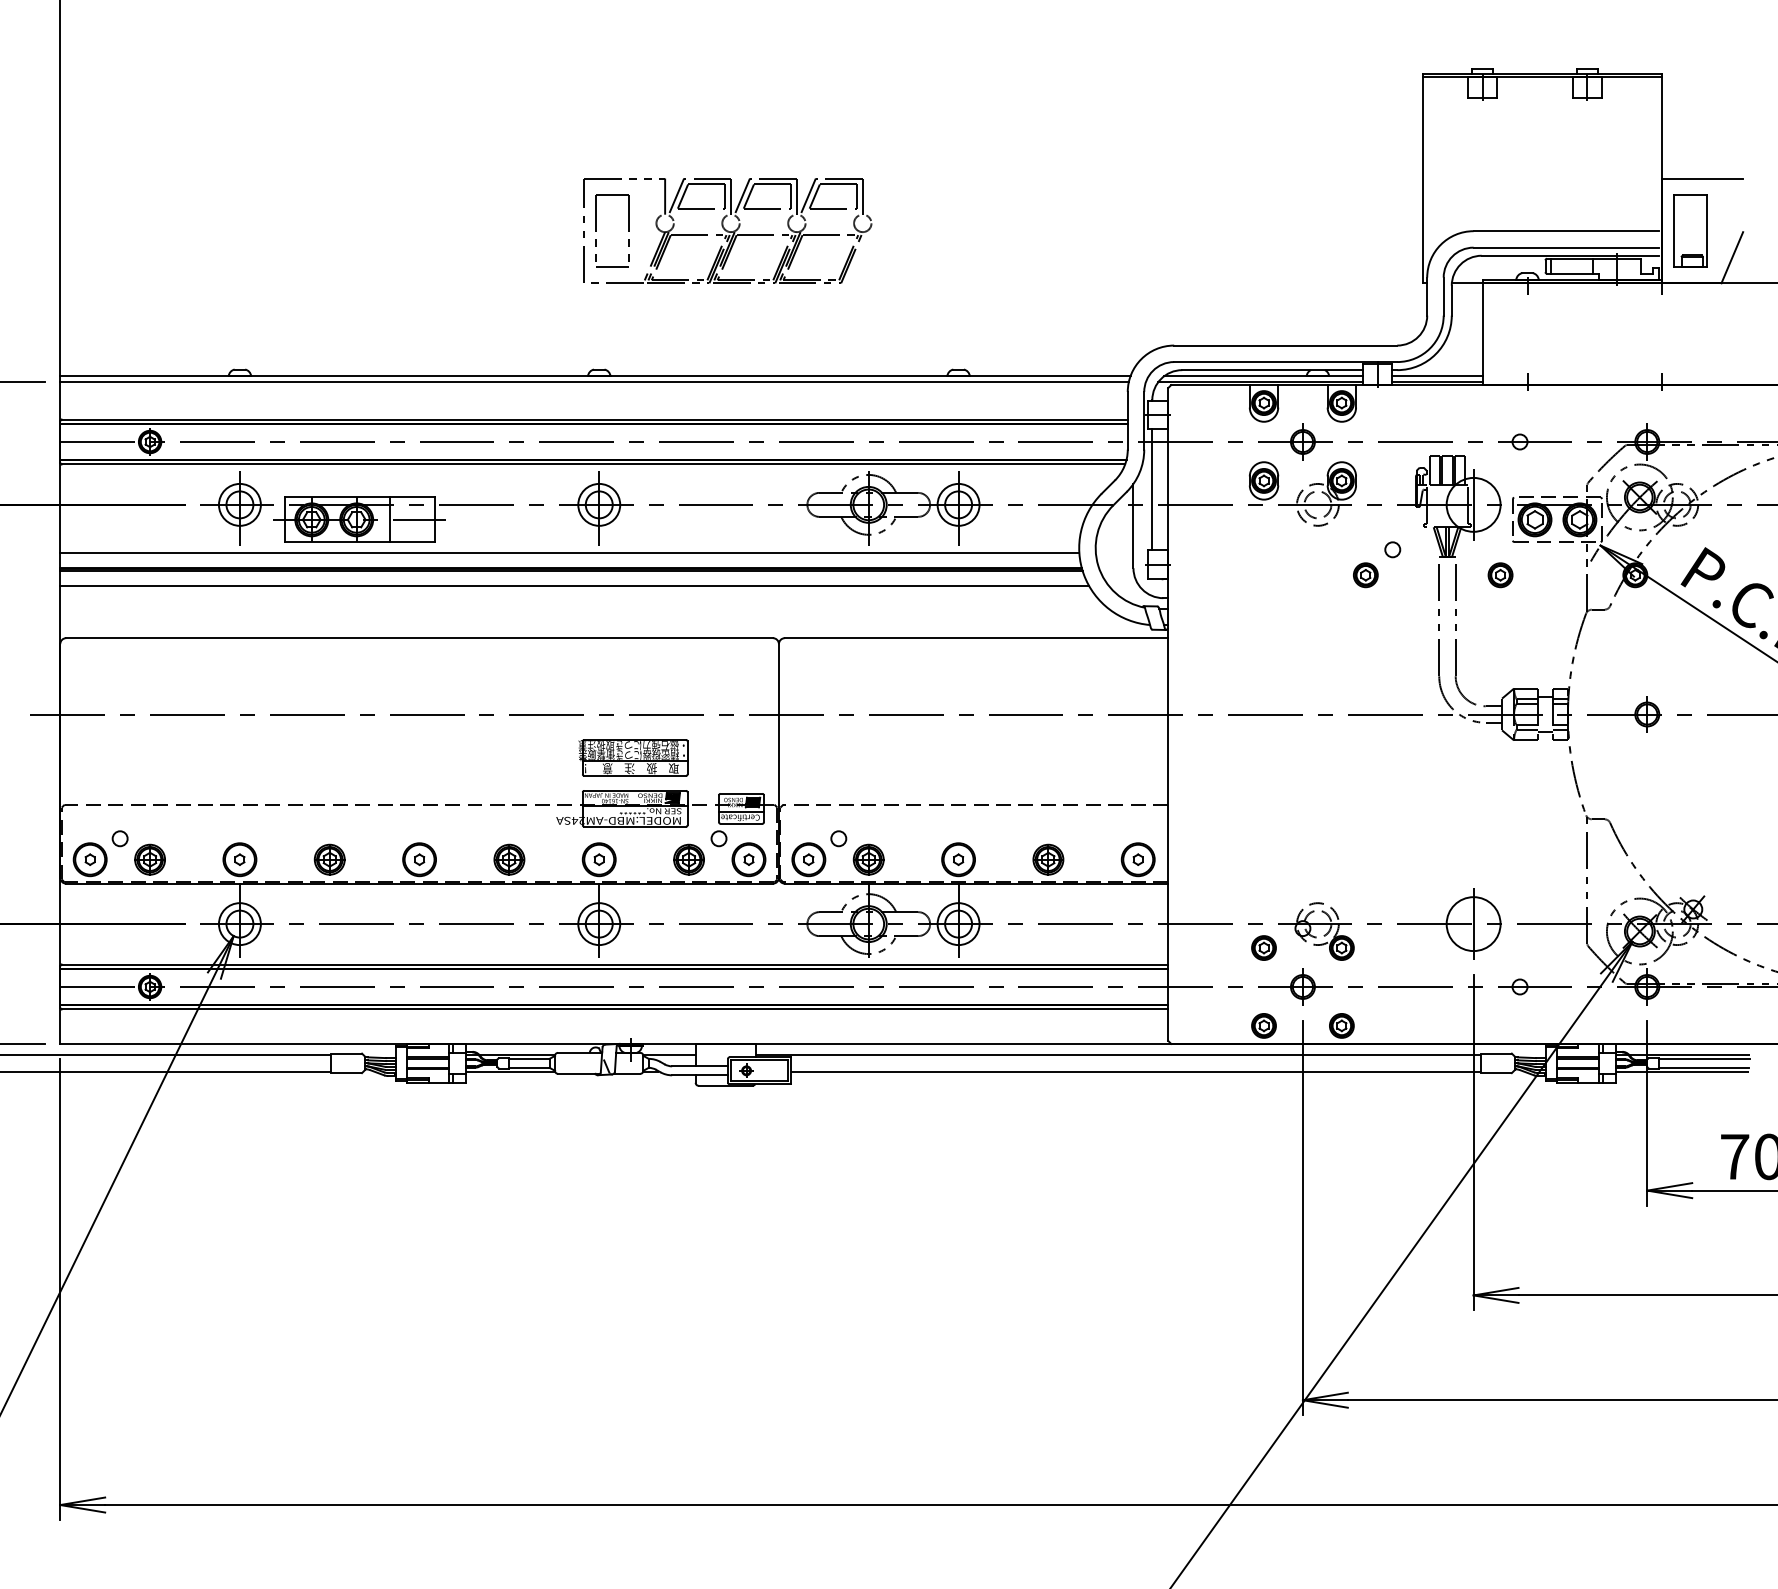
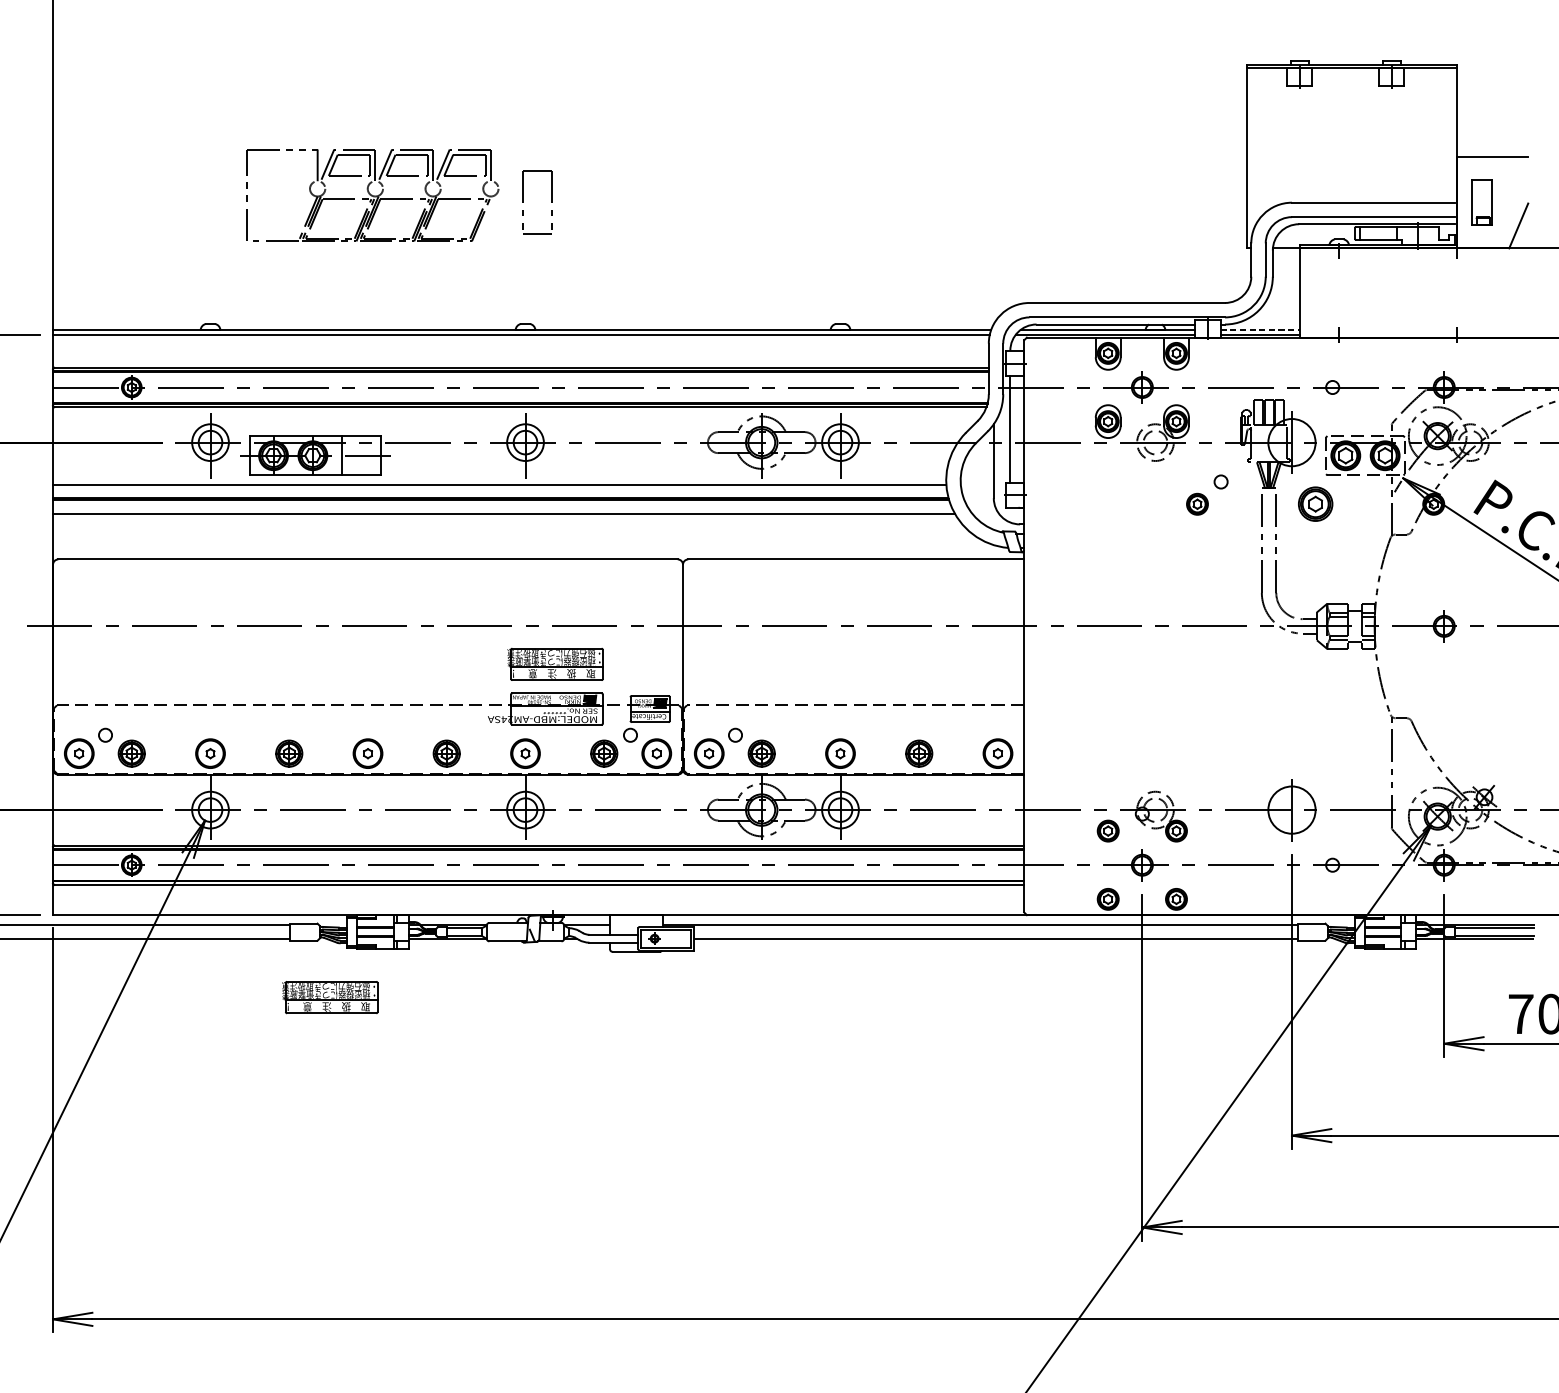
part: (727, 230) -> (372, 195), moved
part: (1690, 230) -> (1482, 202), size x0.7
line: (1437, 376) -> (1260, 330), solid -> dashed
part: (1500, 575) -> (1315, 504), size x1.6
part: (376, 1137) -> (330, 997), added

